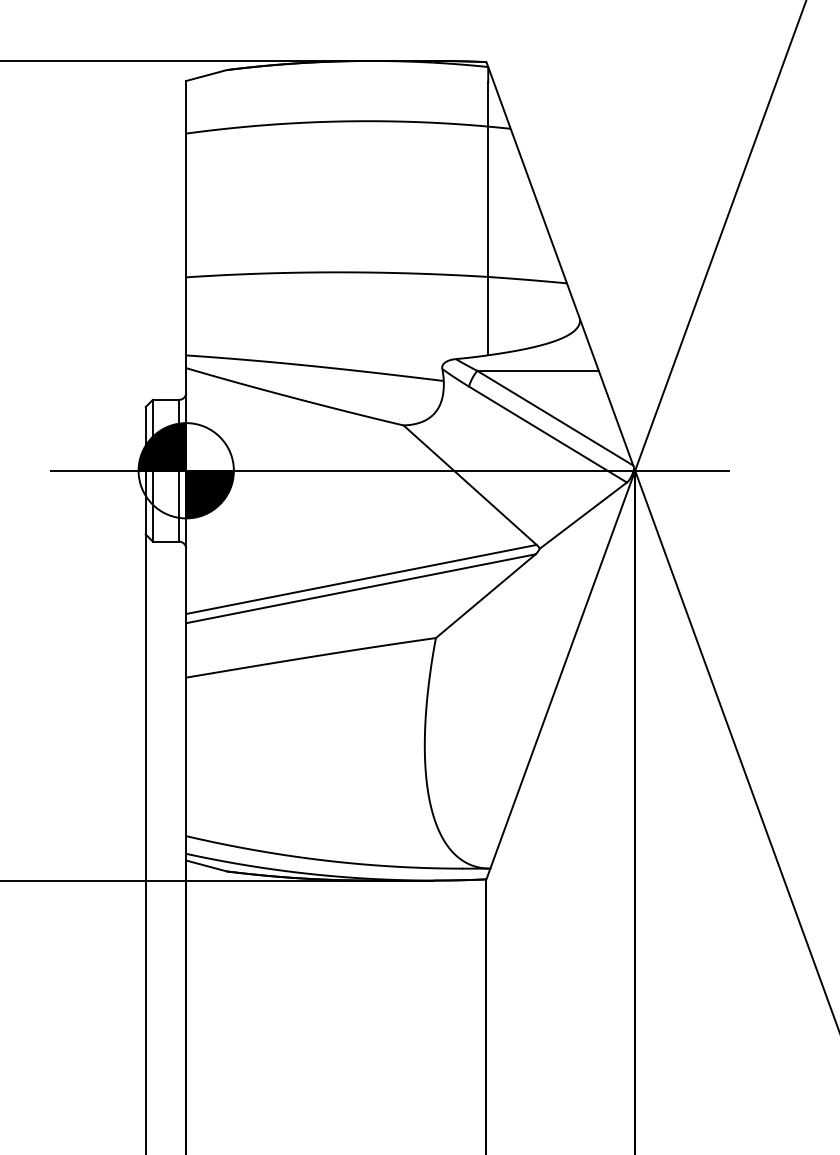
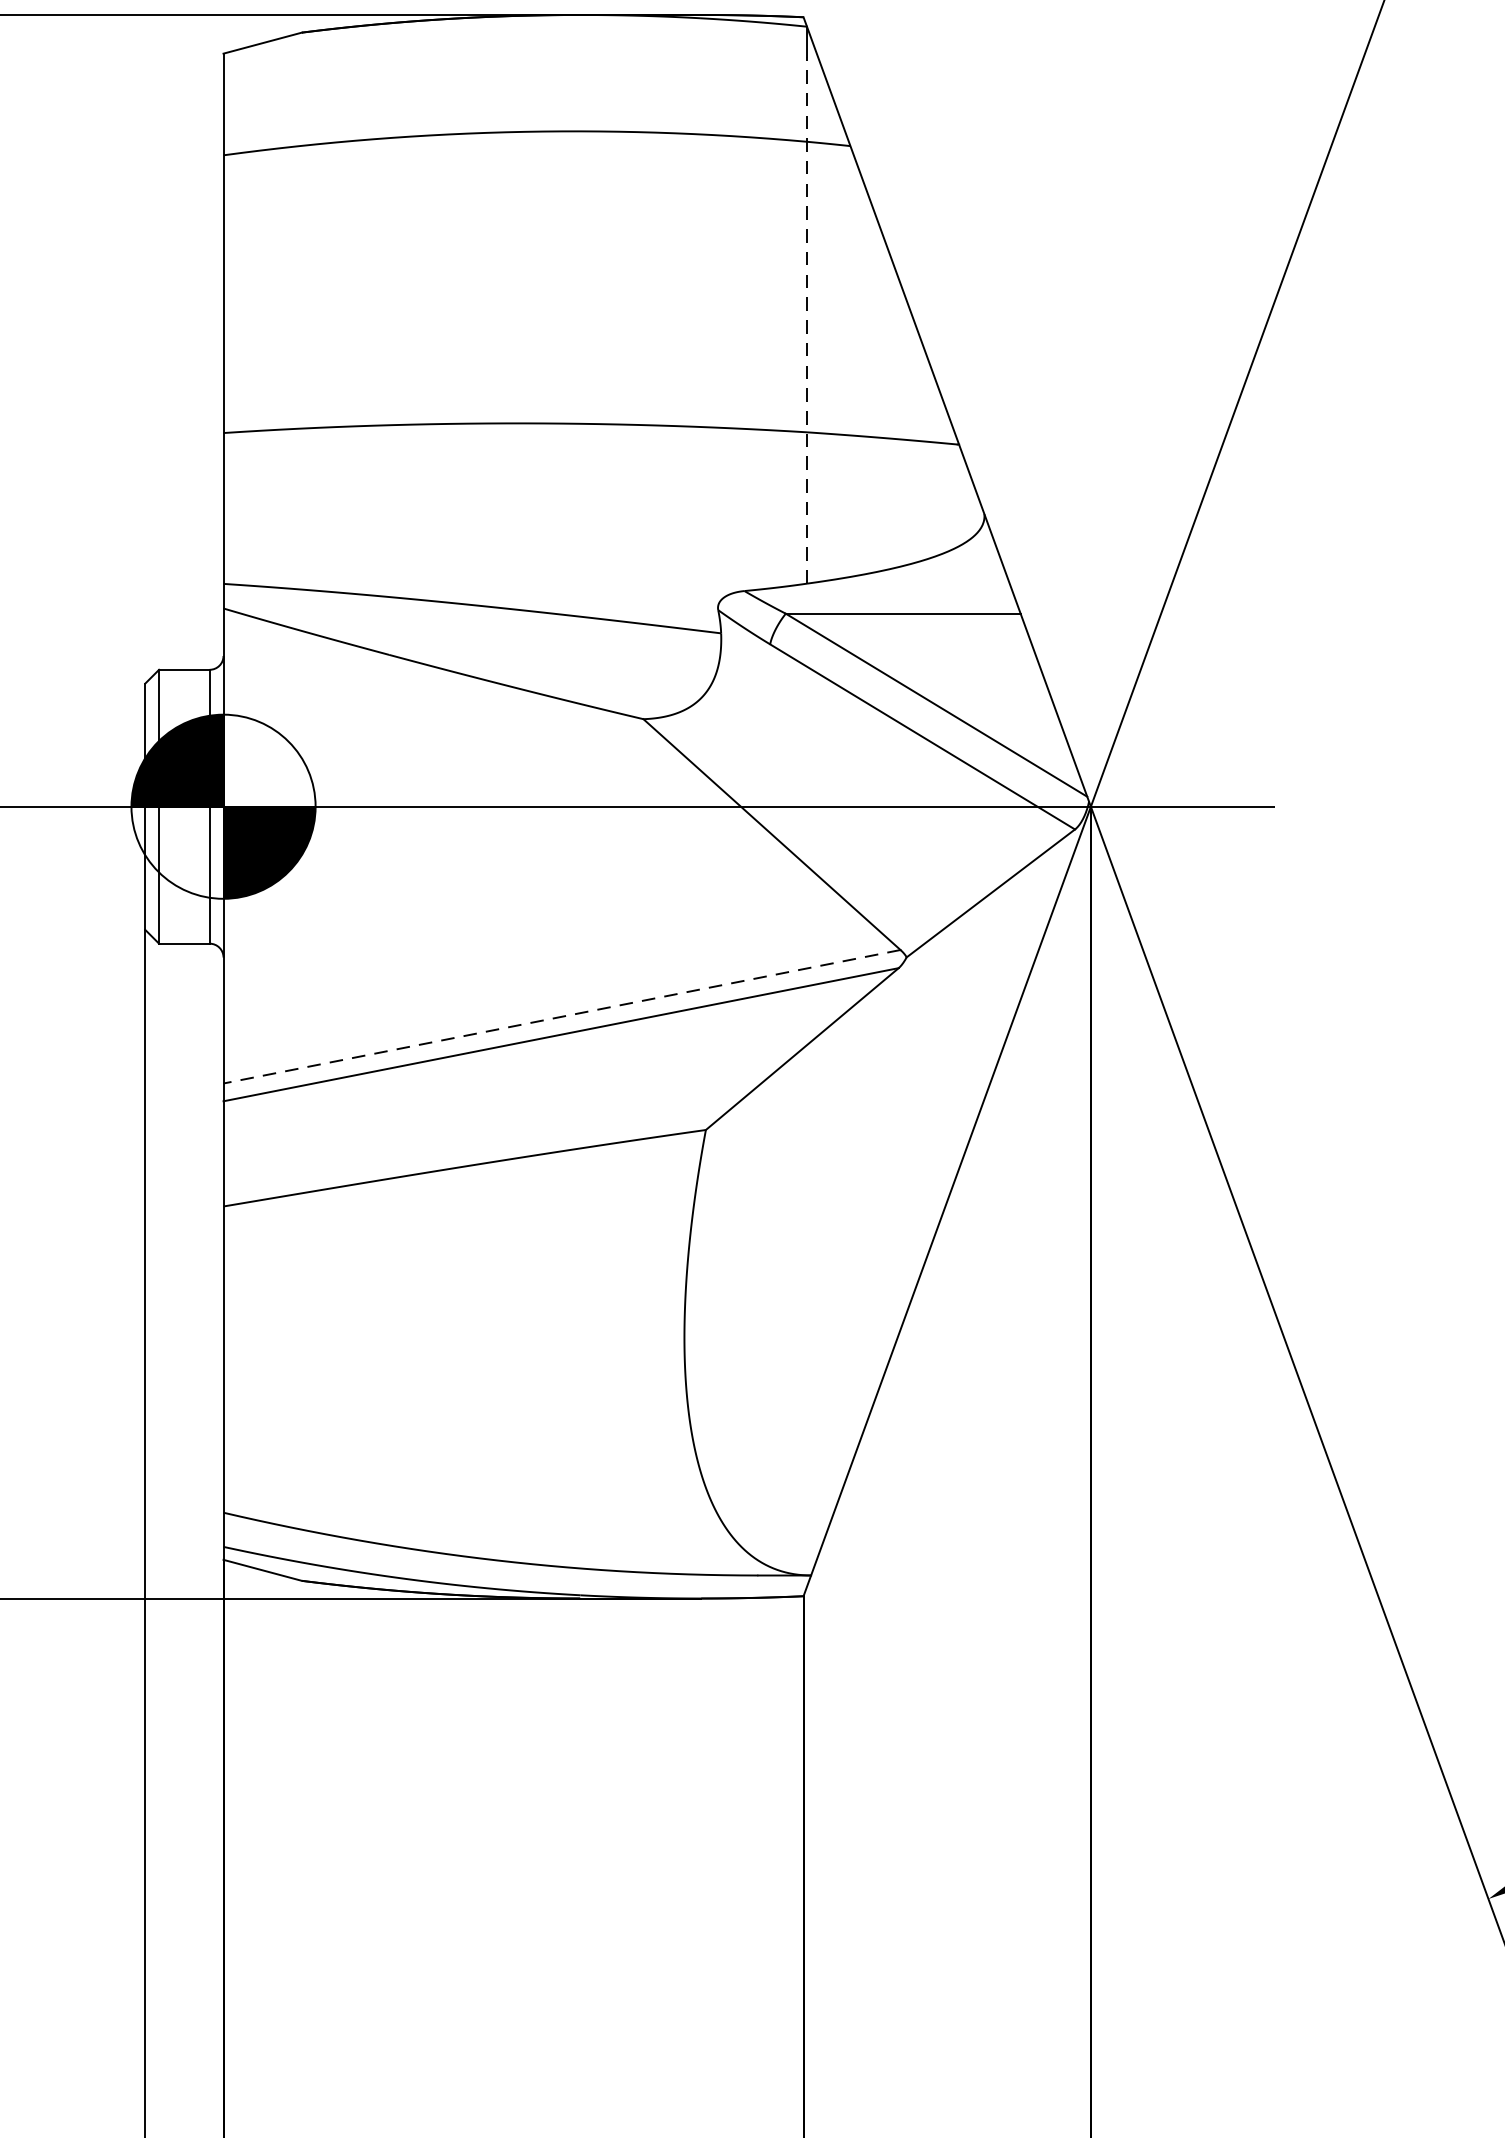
line: (488, 218) -> (807, 319), solid -> dashed
line: (361, 579) -> (562, 1016), solid -> dashed

